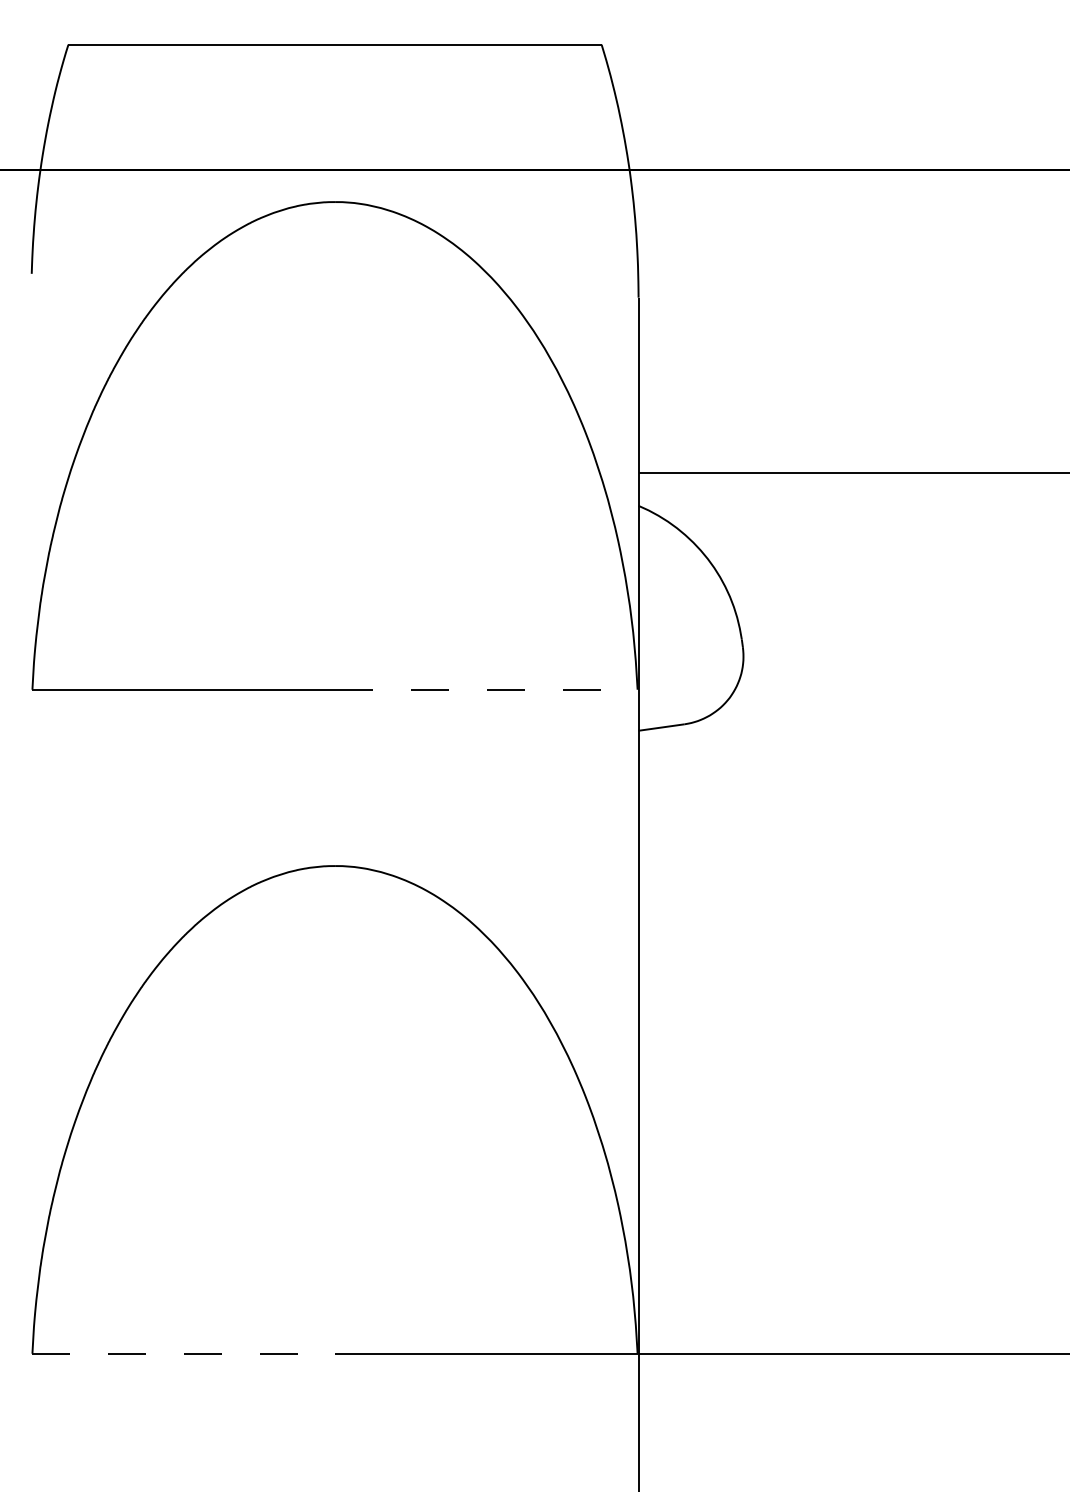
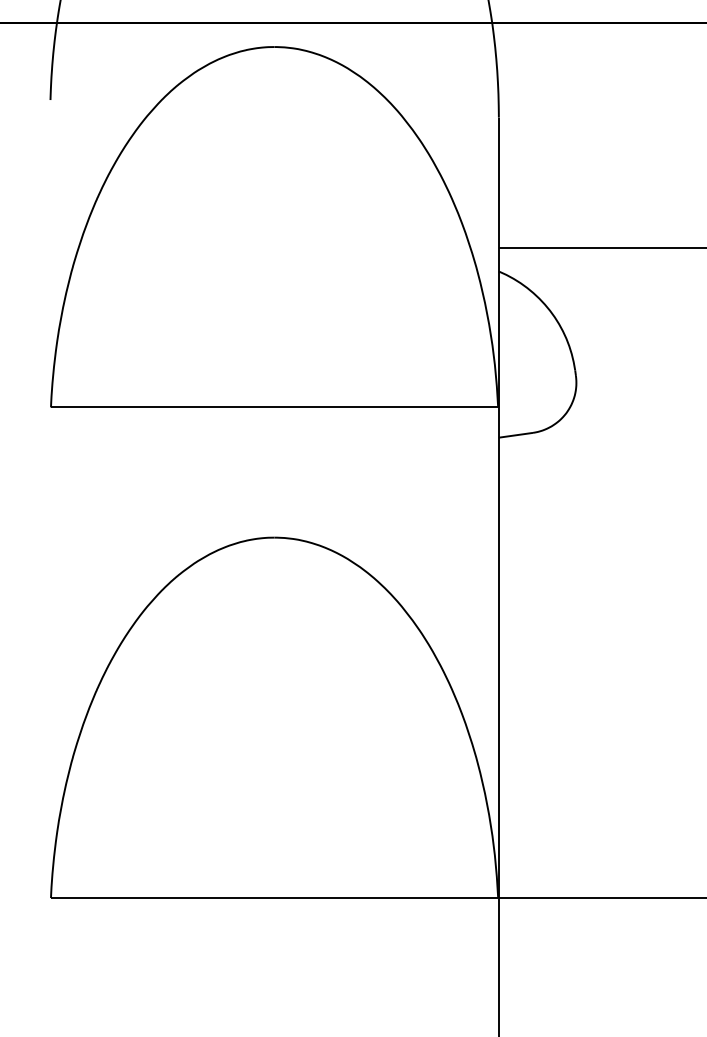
line: (486, 689) -> (386, 407), dashed -> solid
line: (184, 1353) -> (163, 897), dashed -> solid

